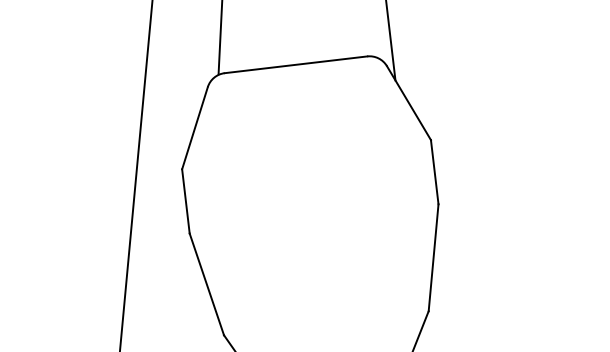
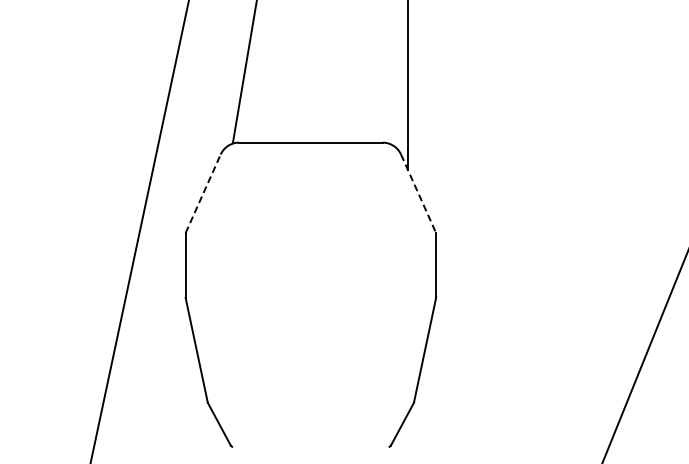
line: (408, 103) -> (418, 194), solid -> dashed
line: (195, 127) -> (203, 193), solid -> dashed

